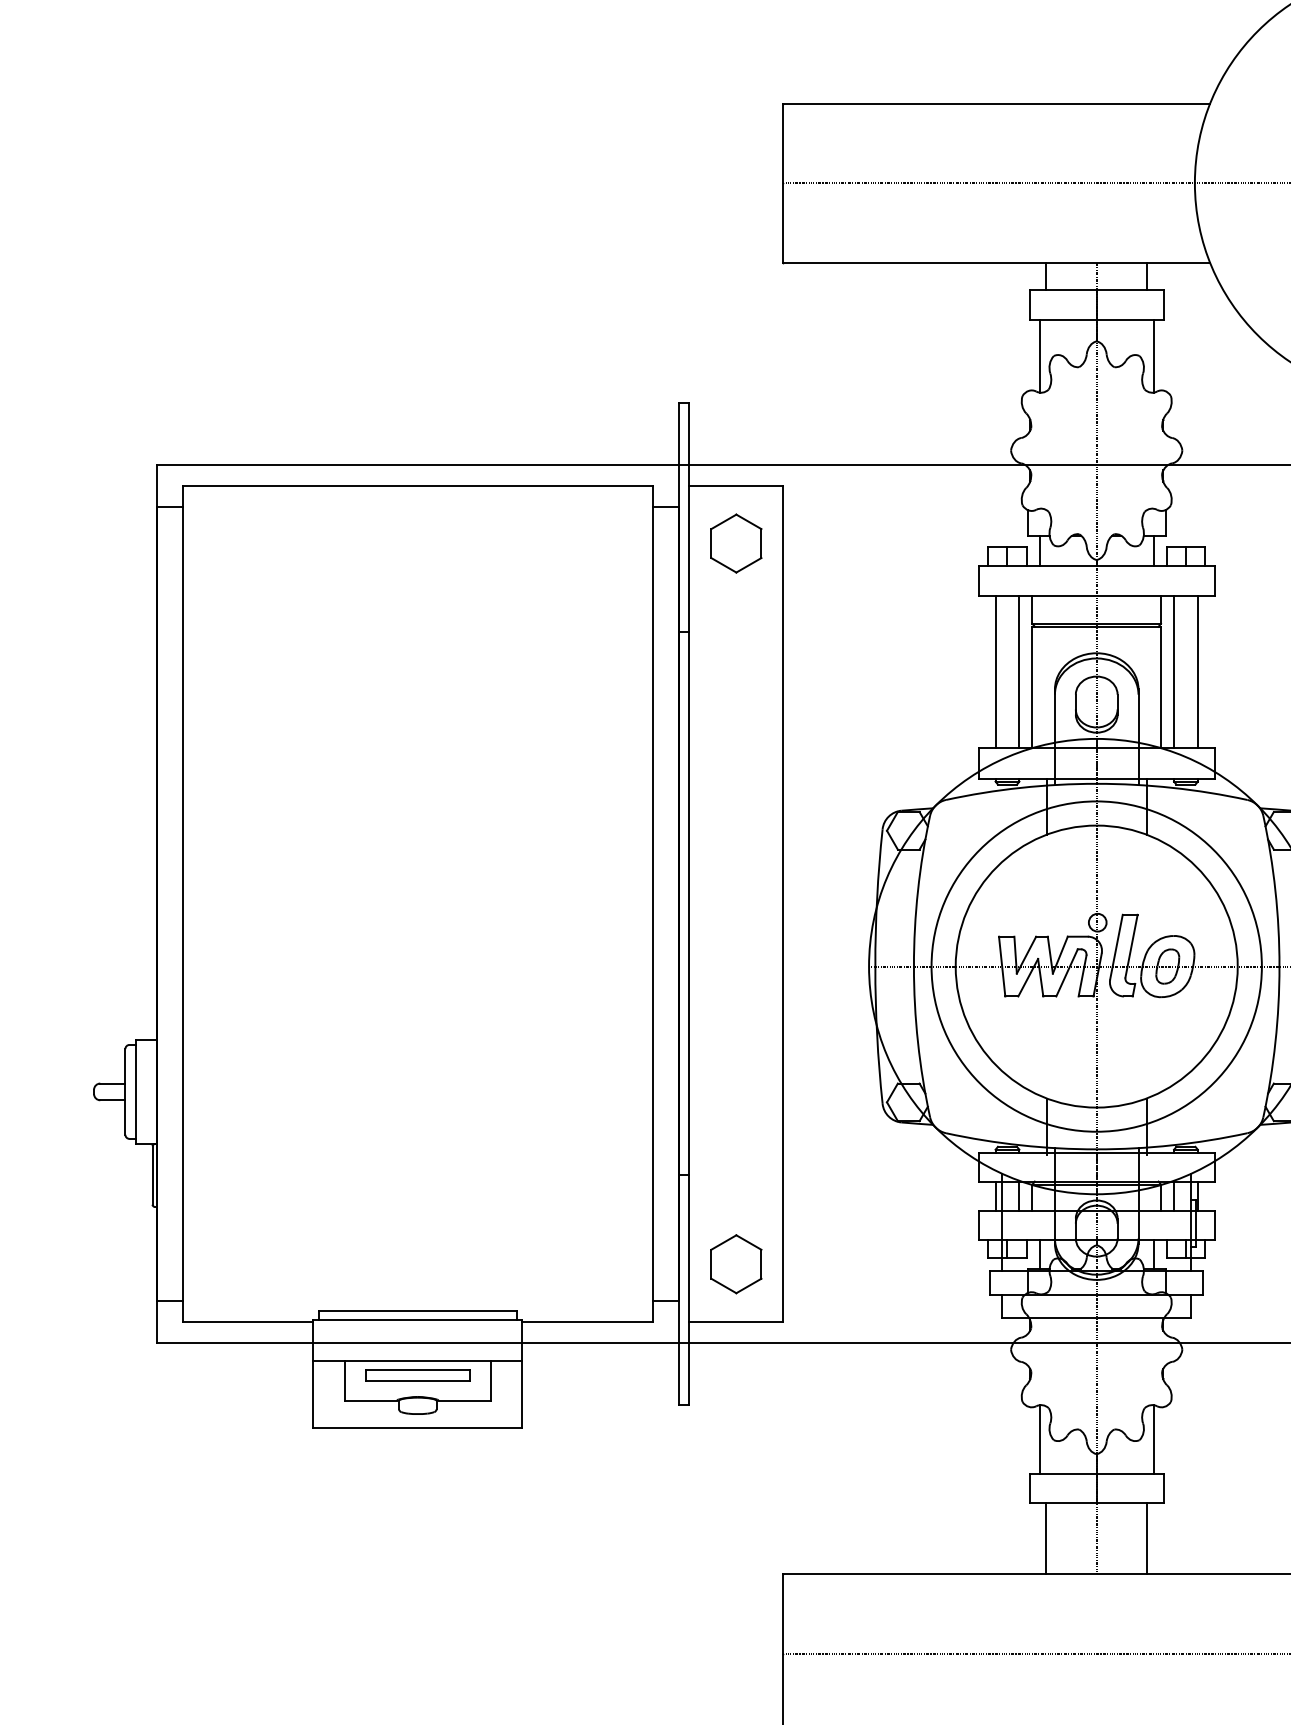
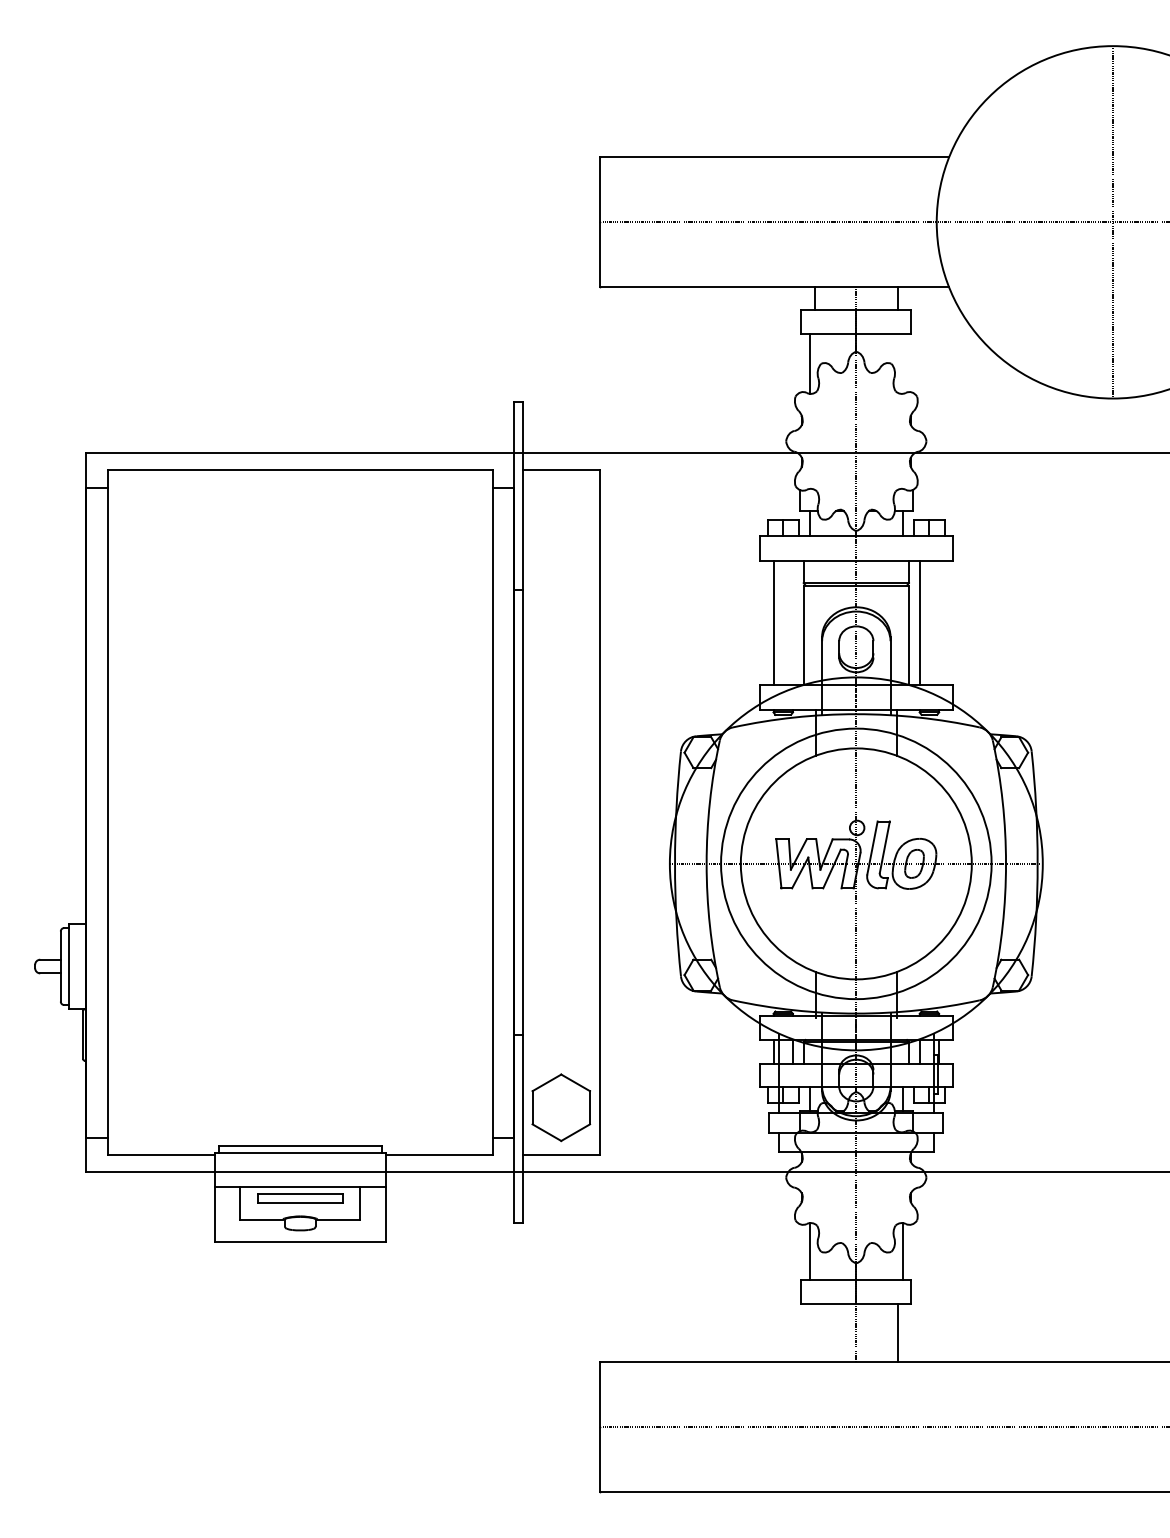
line: (1154, 355) -> (903, 363), removed
part: (735, 543) -> (560, 517), removed
line: (1020, 671) -> (793, 622), removed
line: (1198, 671) -> (939, 622), removed
part: (735, 1264) -> (560, 1107), size x1.4
line: (1046, 1538) -> (815, 1332), removed

